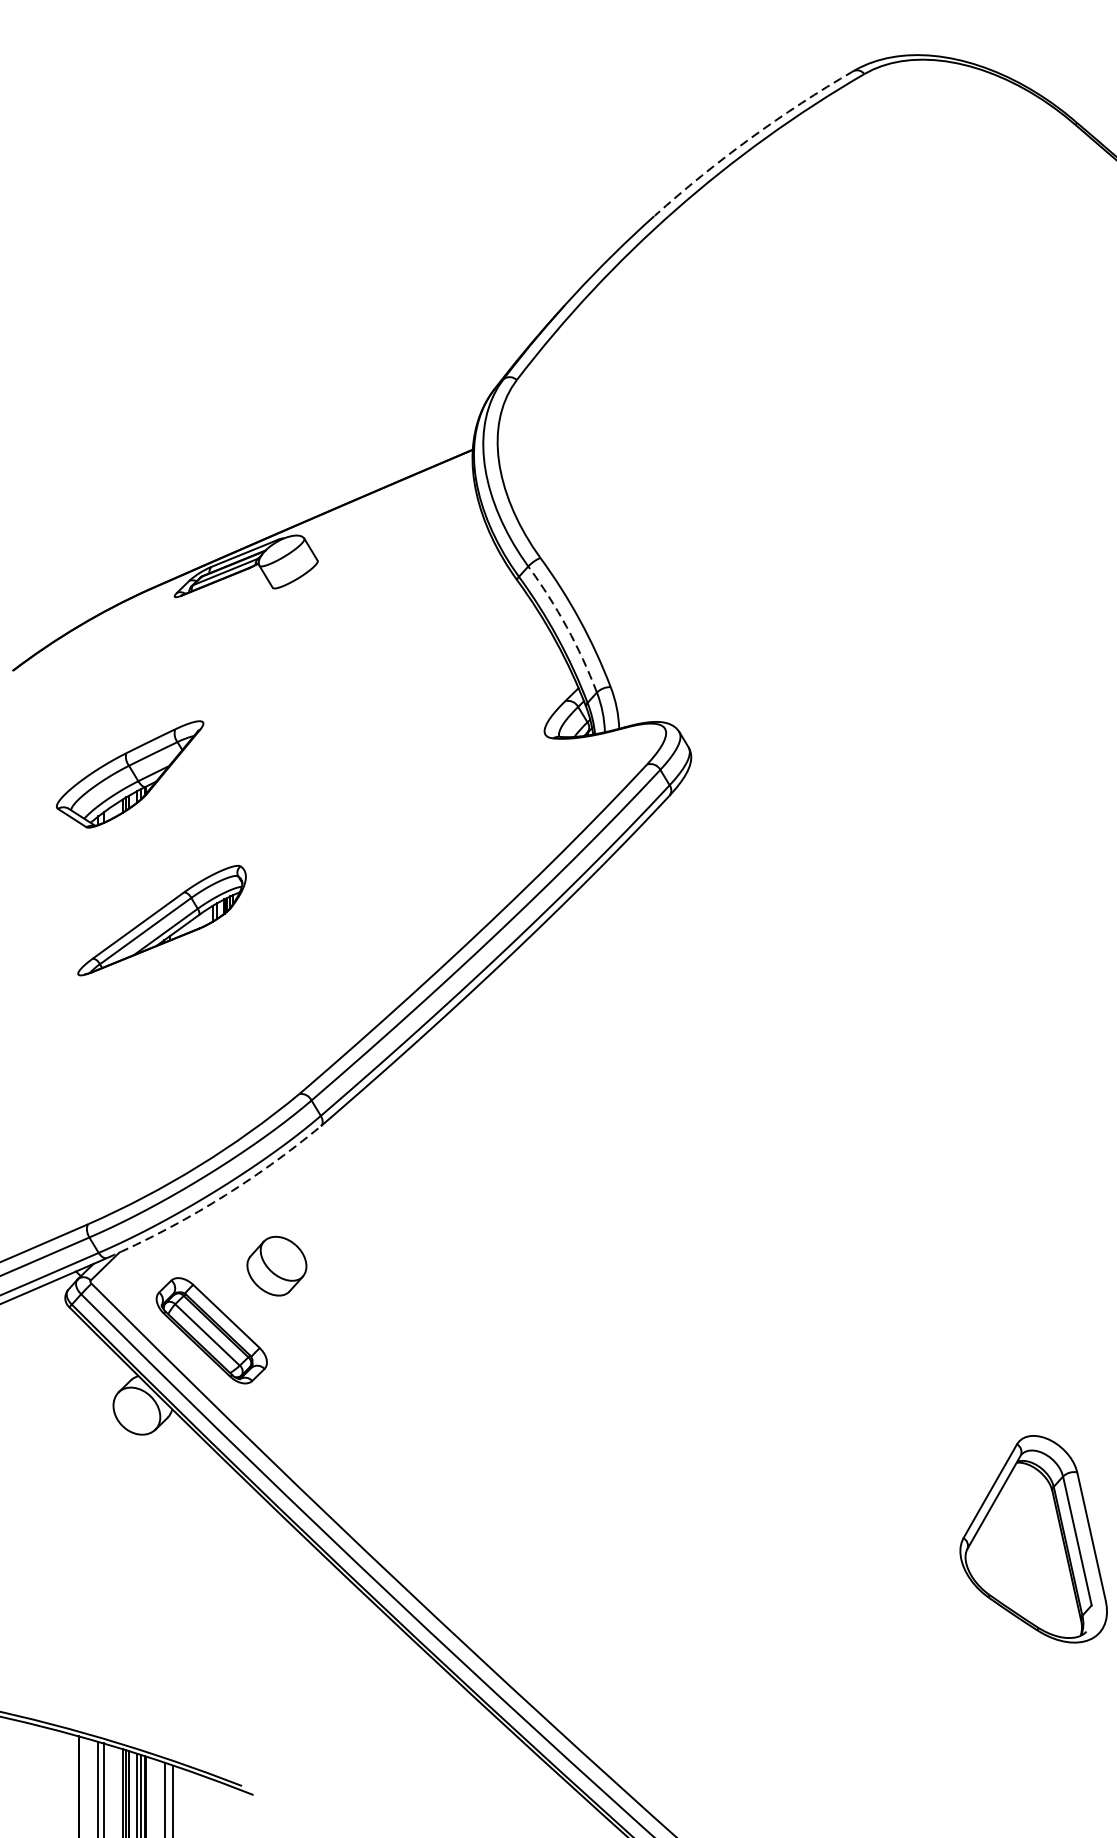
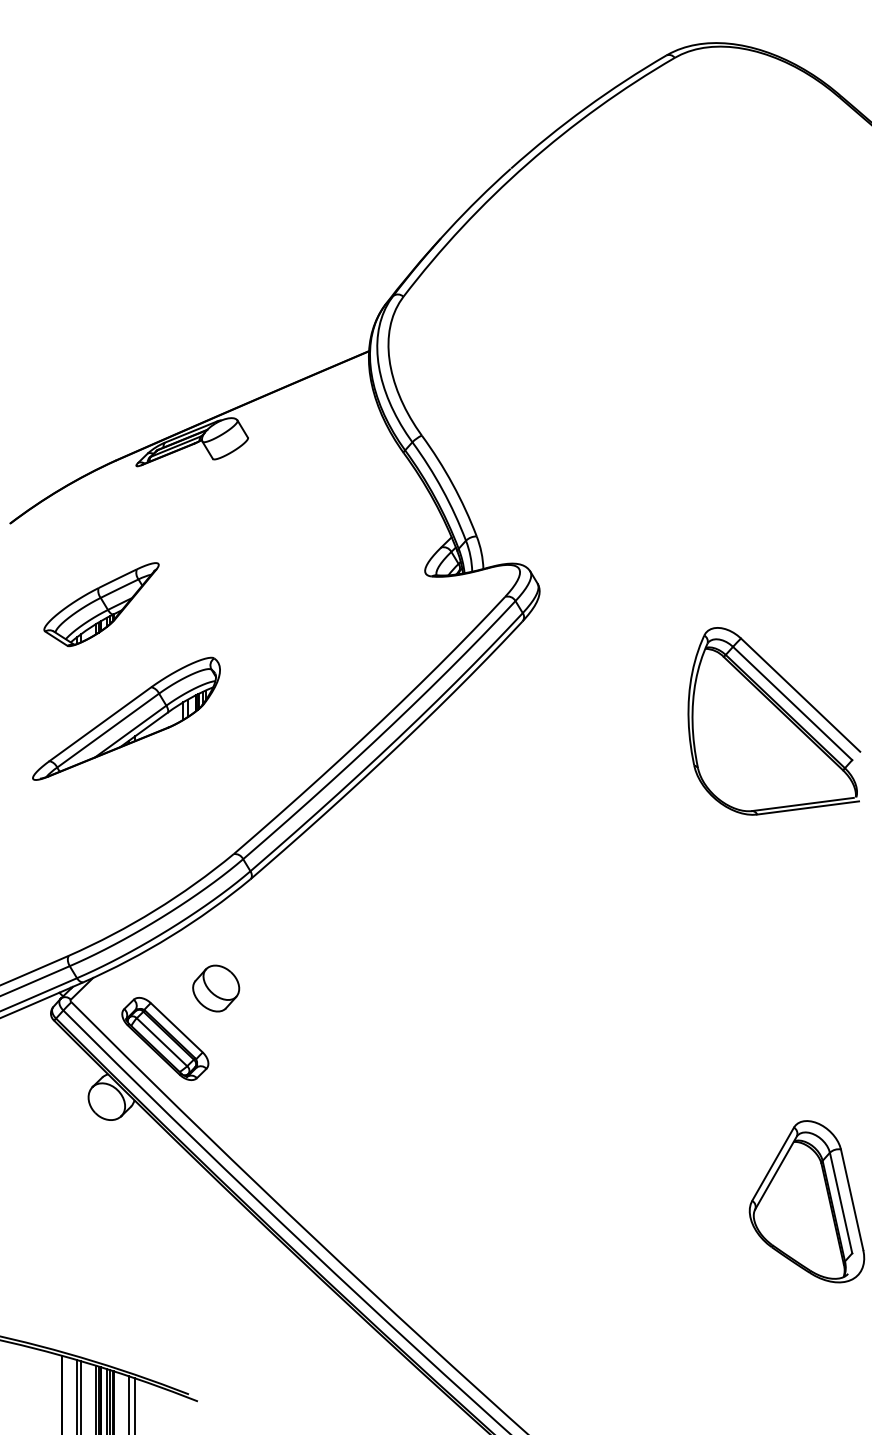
arc: (749, 138) -> (585, 108), dashed -> solid
arc: (566, 626) -> (442, 489), dashed -> solid
part: (162, 920) -> (126, 718), size x1.43
part: (992, 924) -> (774, 721), added
arc: (218, 1199) -> (170, 936), dashed -> solid

